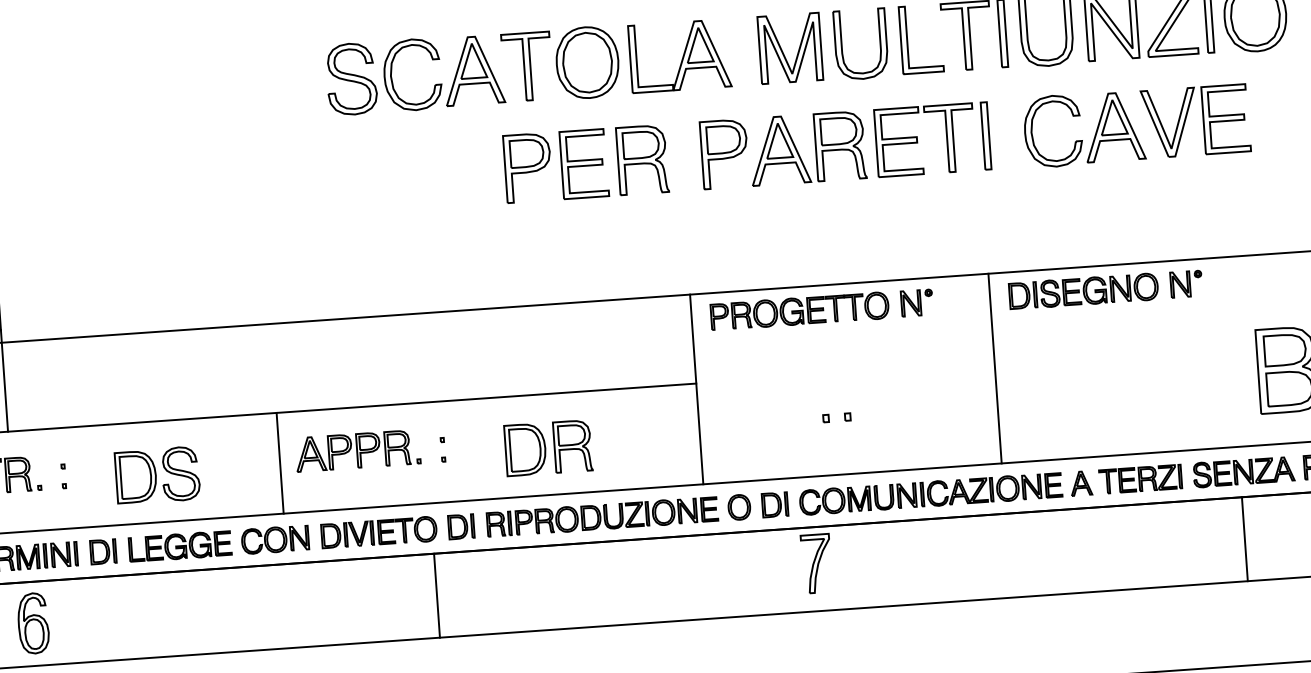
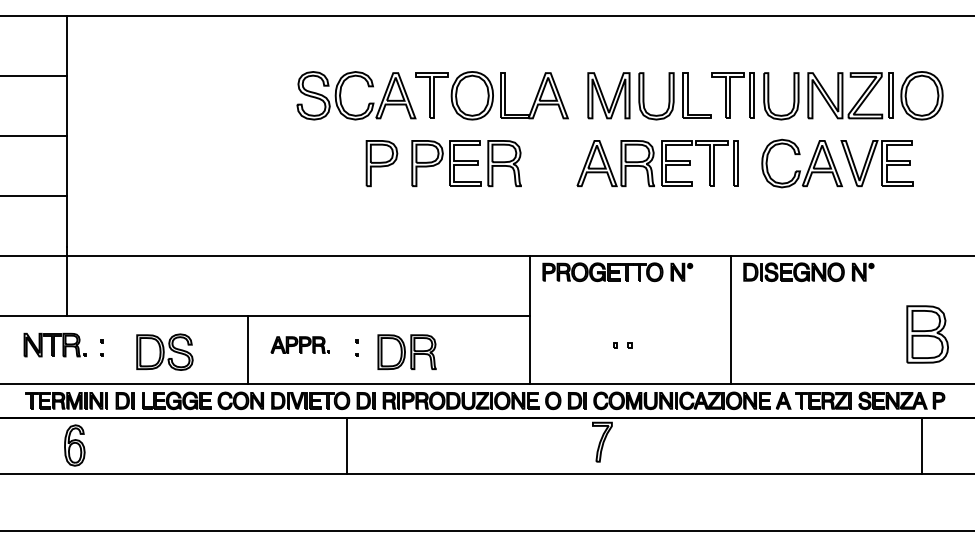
part: (723, 154) -> (381, 163), moved
part: (547, 448) -> (406, 352), moved
part: (358, 449) -> (300, 344), size x0.7
line: (1244, 538) -> (922, 445), moved

